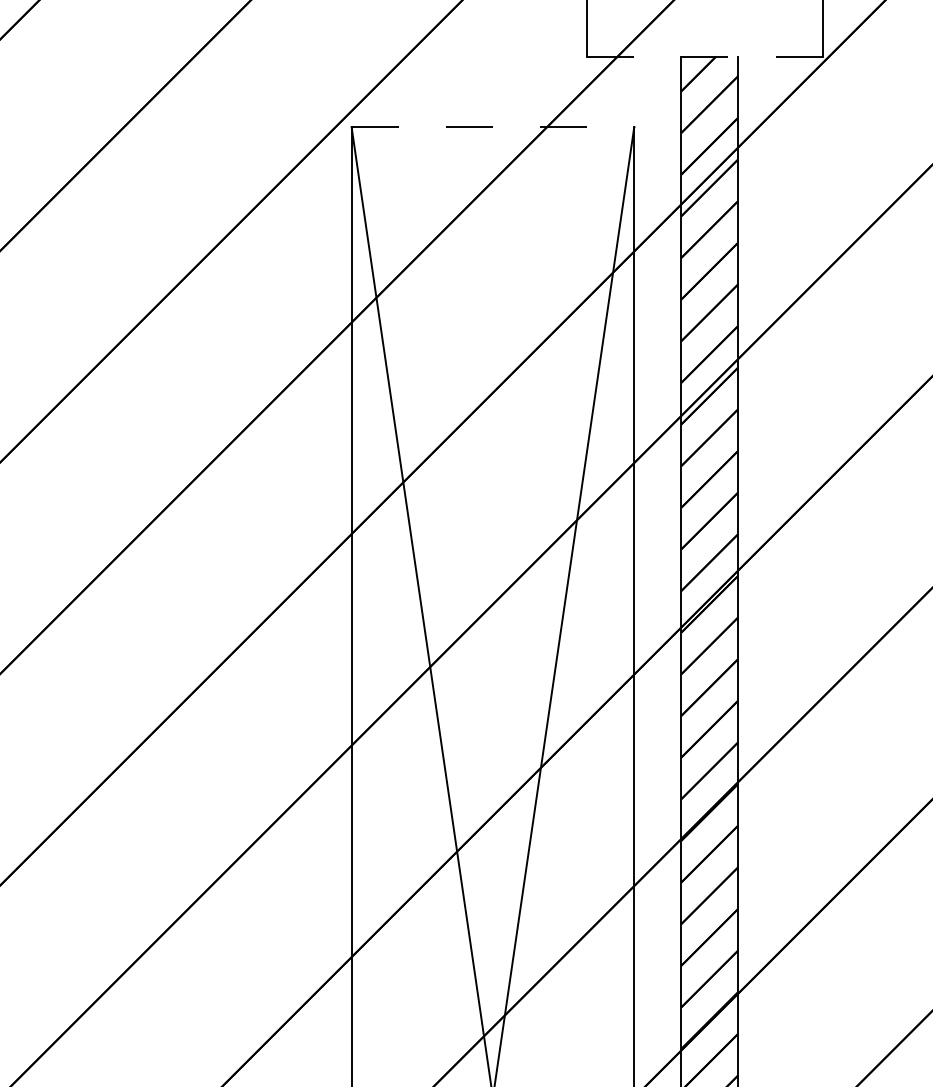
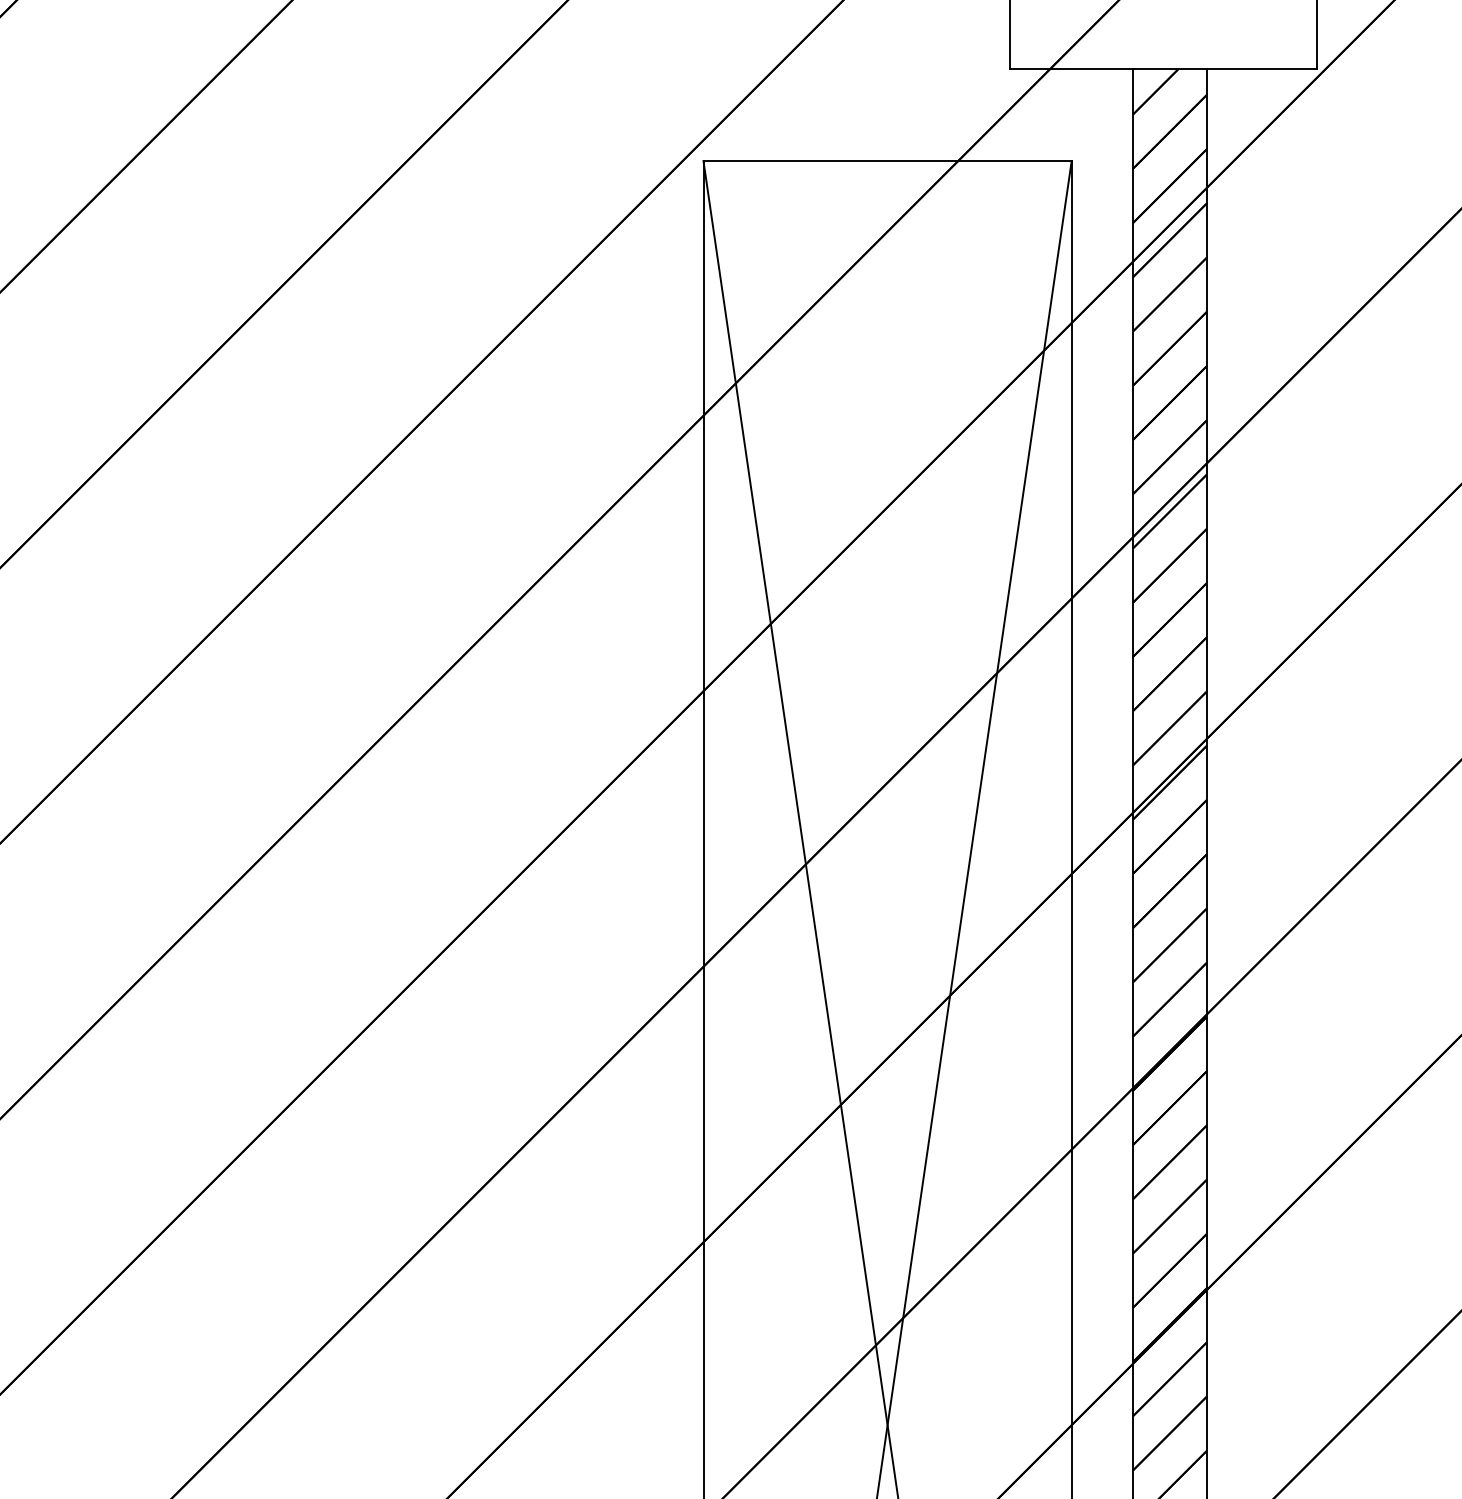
line: (705, 56) -> (1164, 69), dashed -> solid
line: (493, 127) -> (888, 161), dashed -> solid

